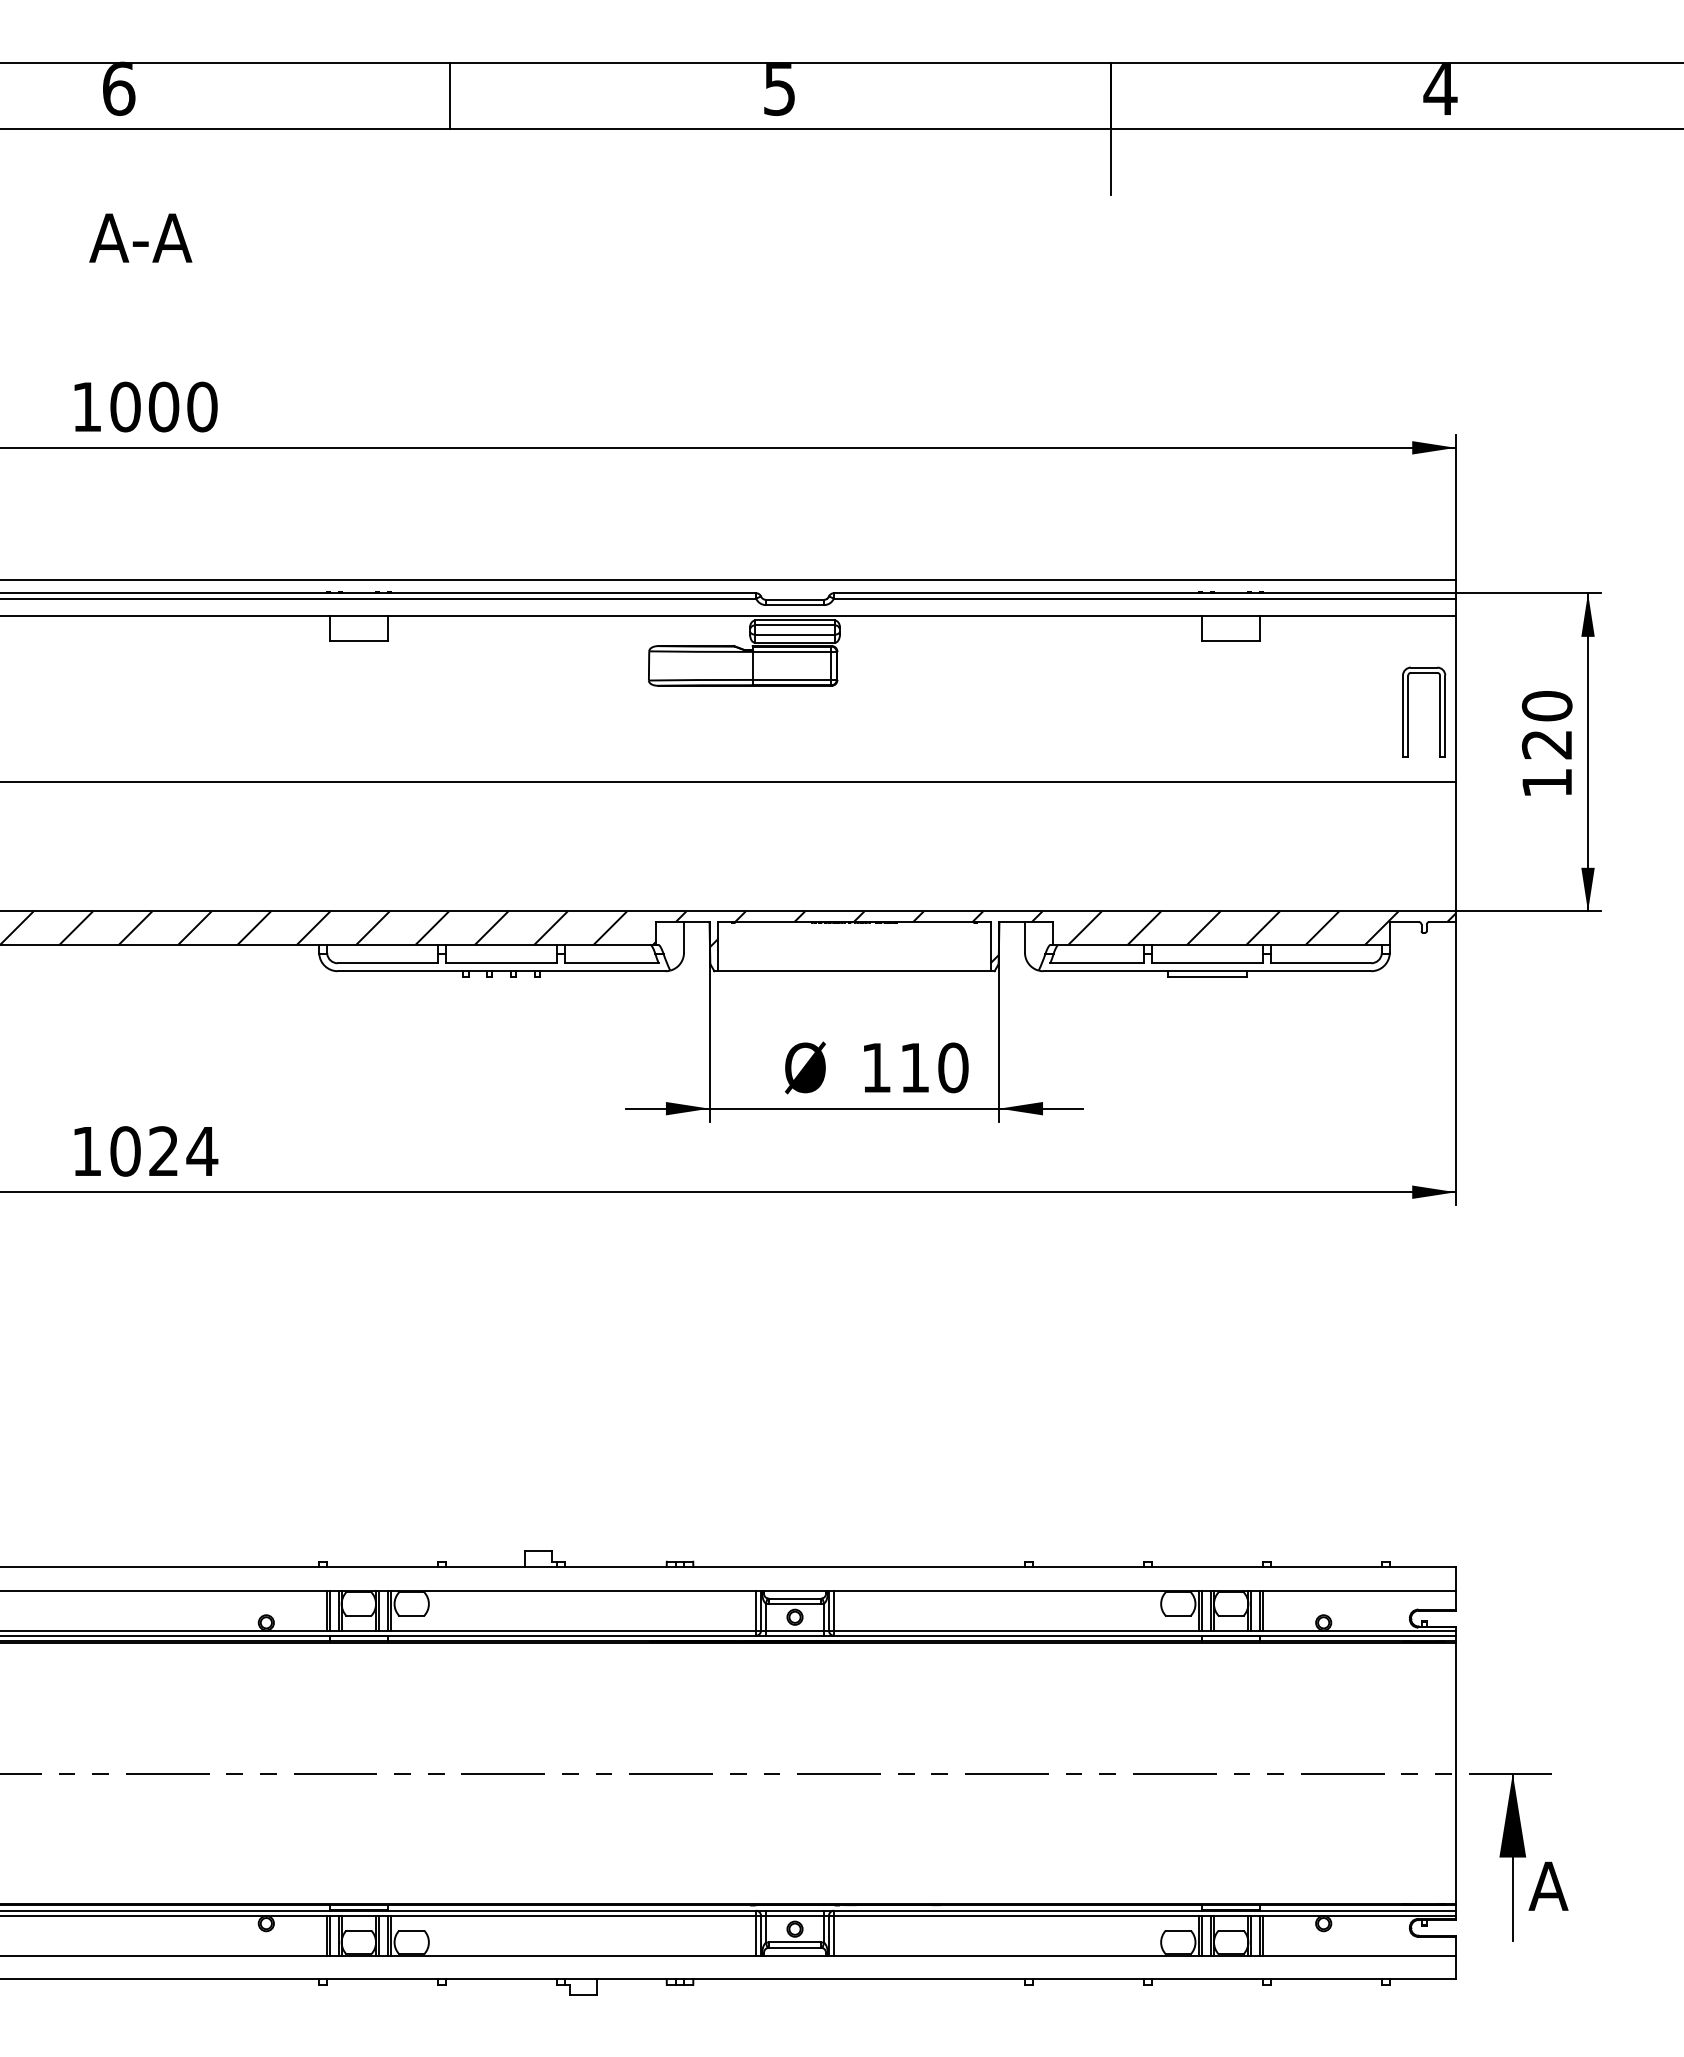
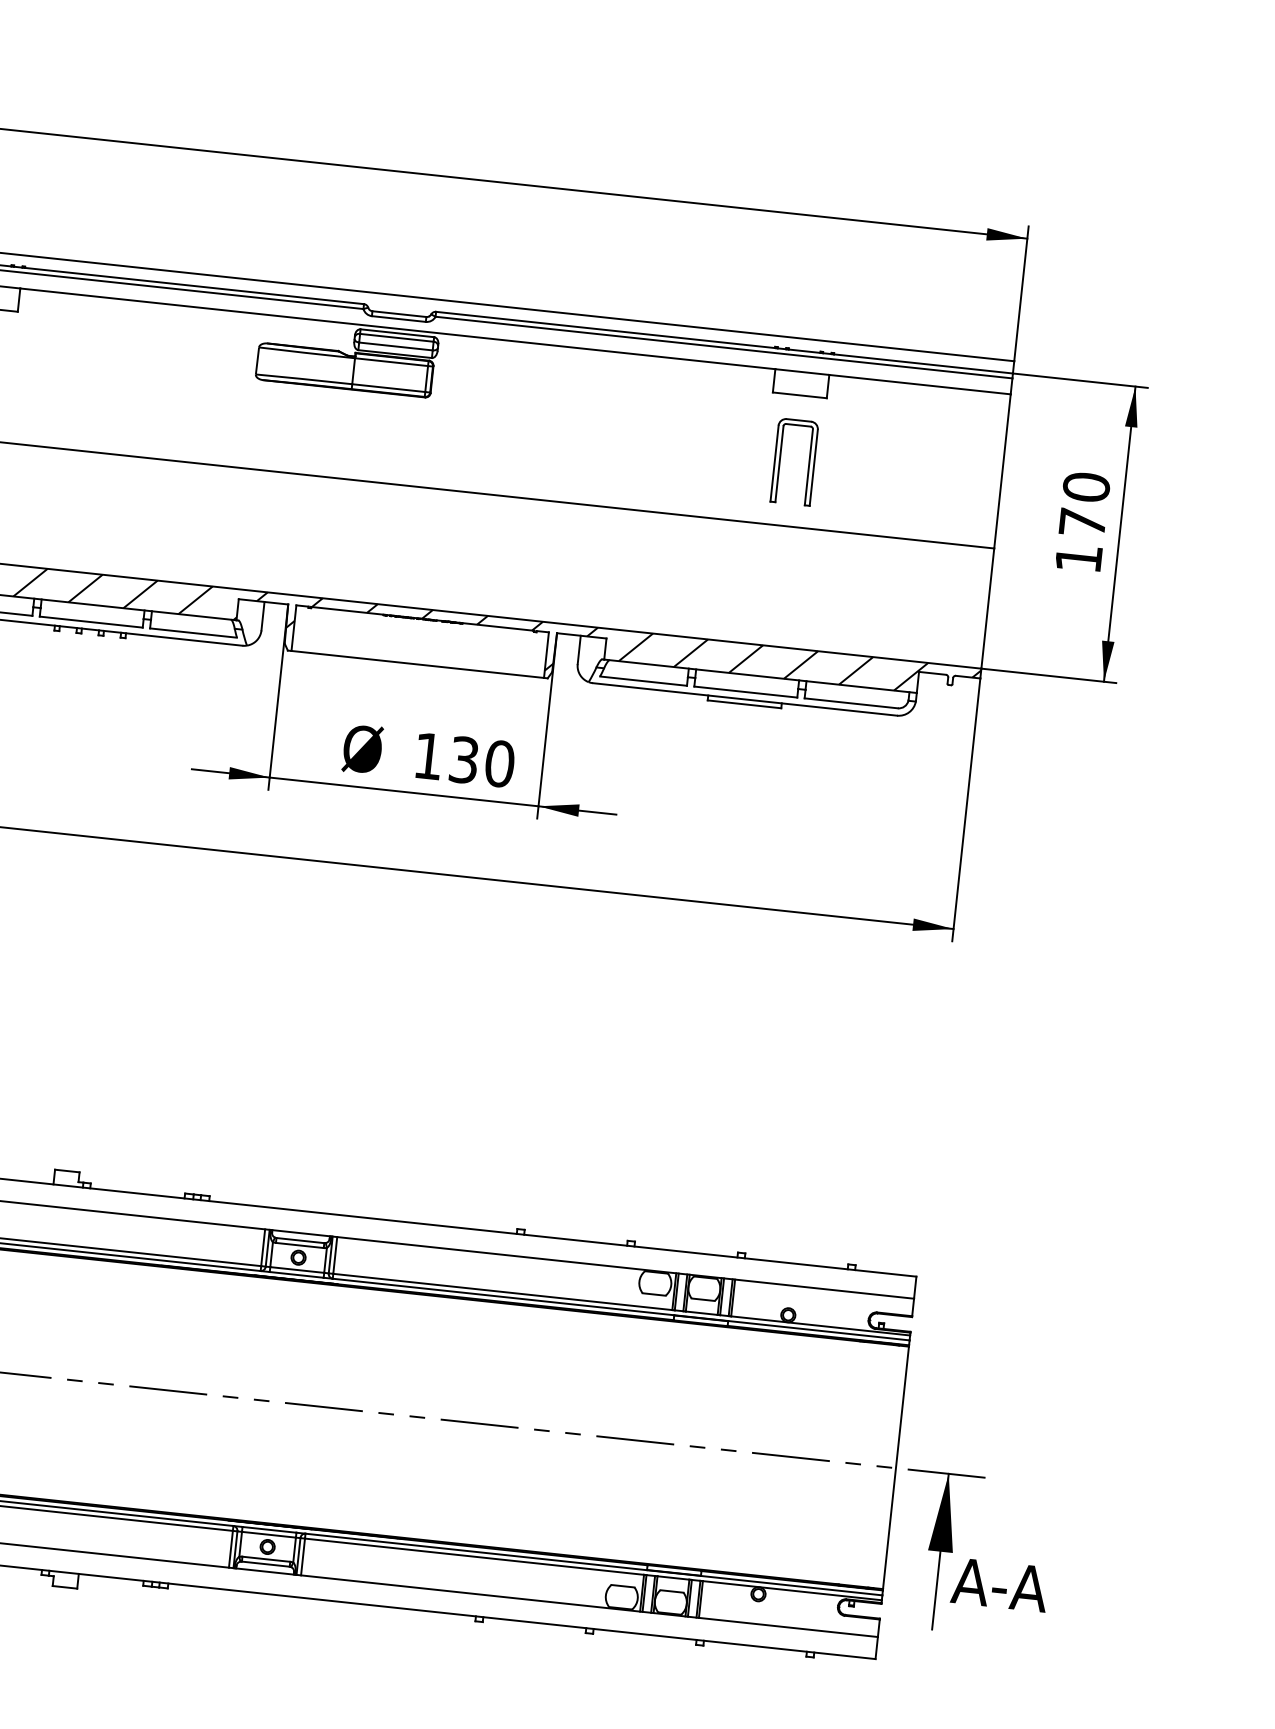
part: (1439, 711) -> (808, 462), moved
text: (1546, 744) -> (1082, 522), 120 -> 170
text: (914, 1067) -> (463, 759), 110 -> 130
text: (1601, 1885) -> (1019, 1586), A -> A-A

